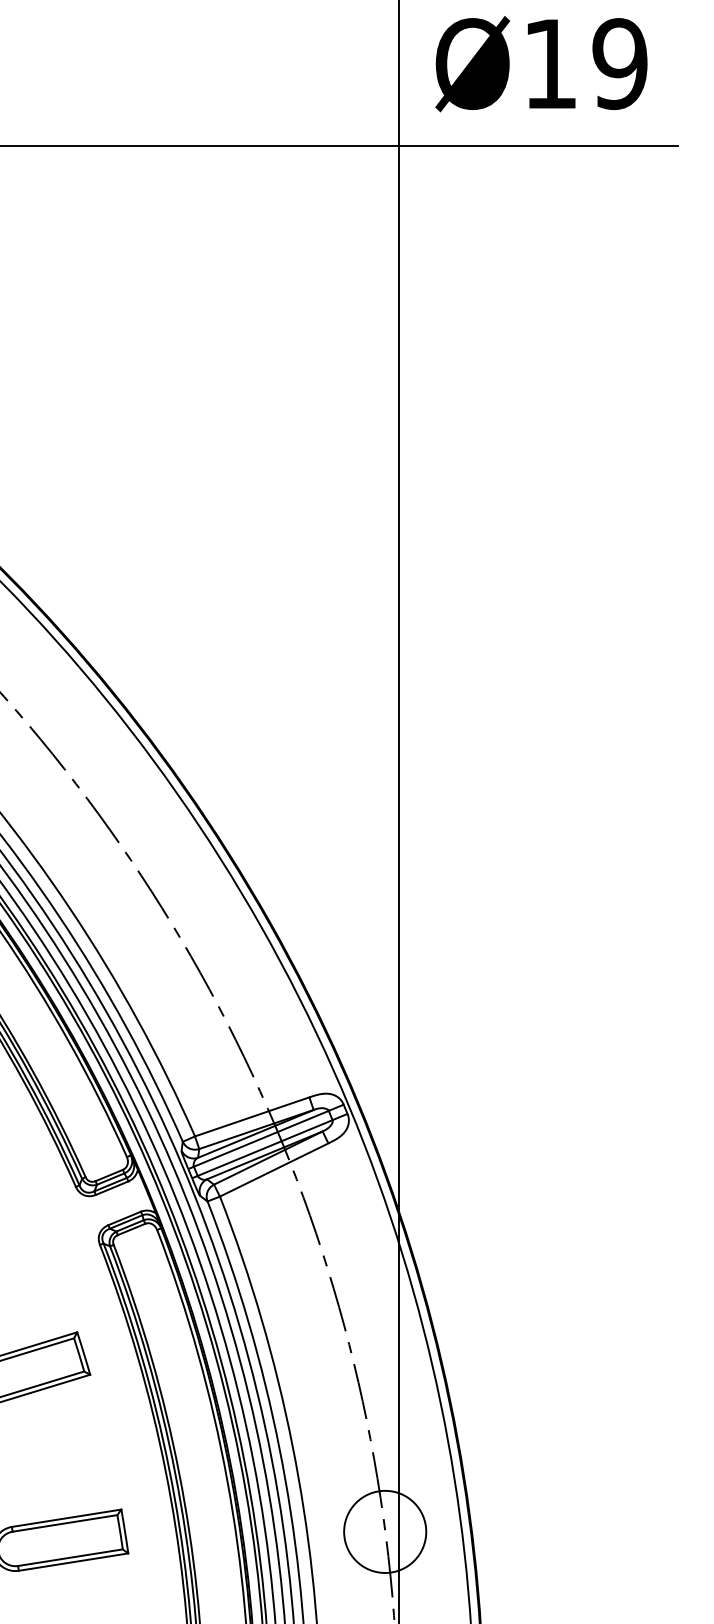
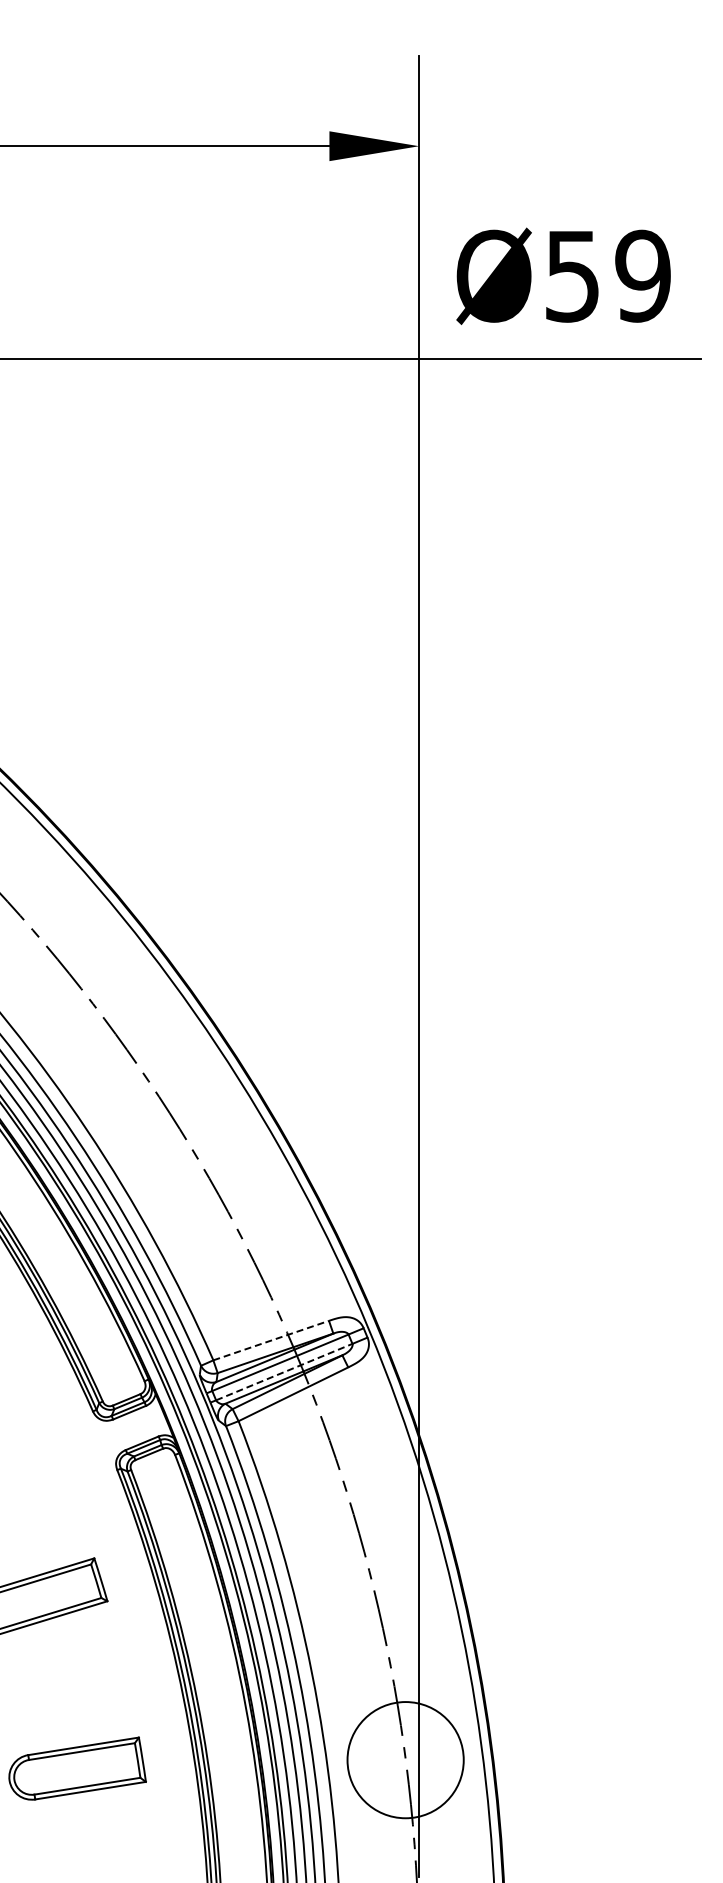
text: (550, 64) -> (572, 276), Ø19 -> Ø59
line: (252, 1116) -> (271, 1340), solid -> dashed
line: (265, 1148) -> (284, 1372), solid -> dashed
circle: (385, 1531) -> (405, 1759), size x1.4

